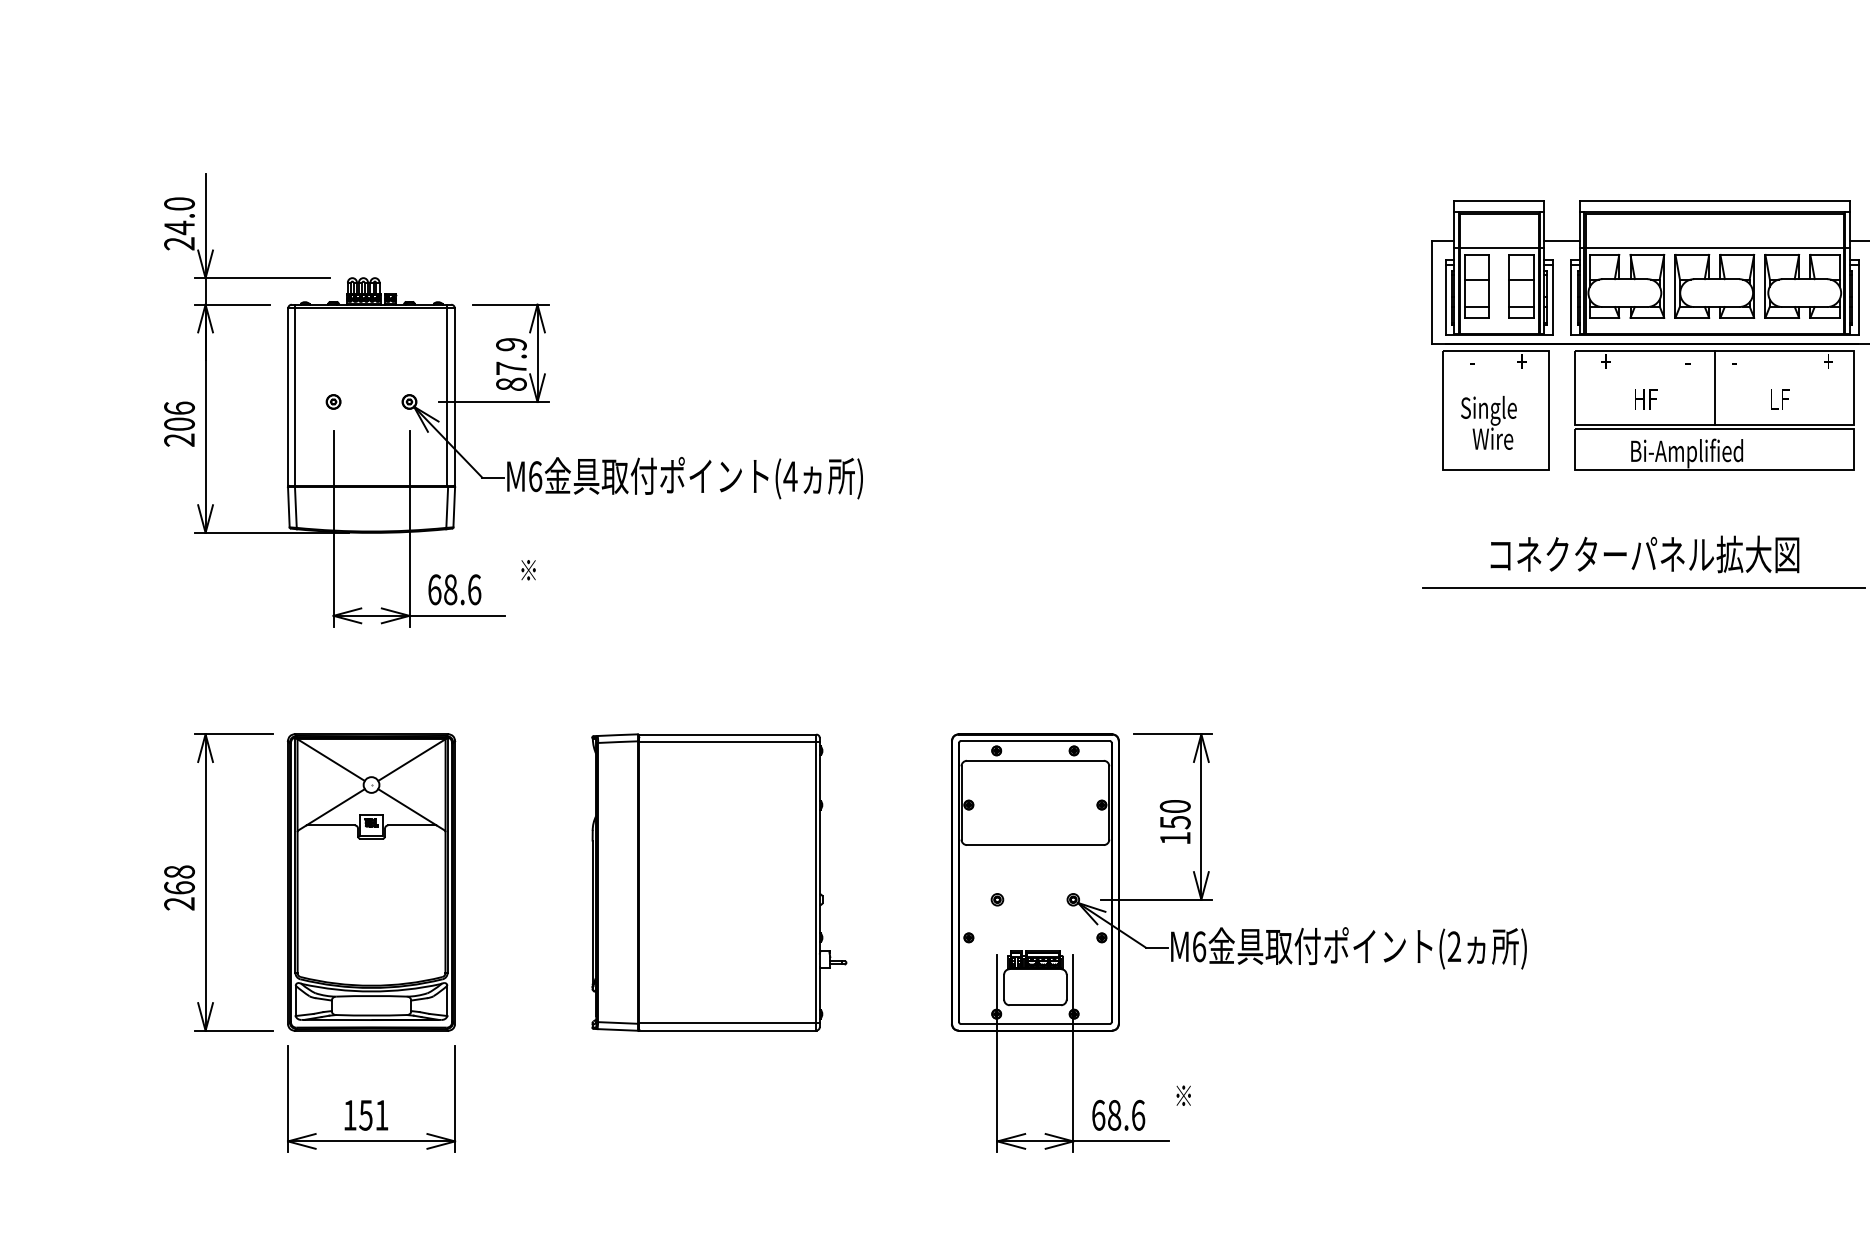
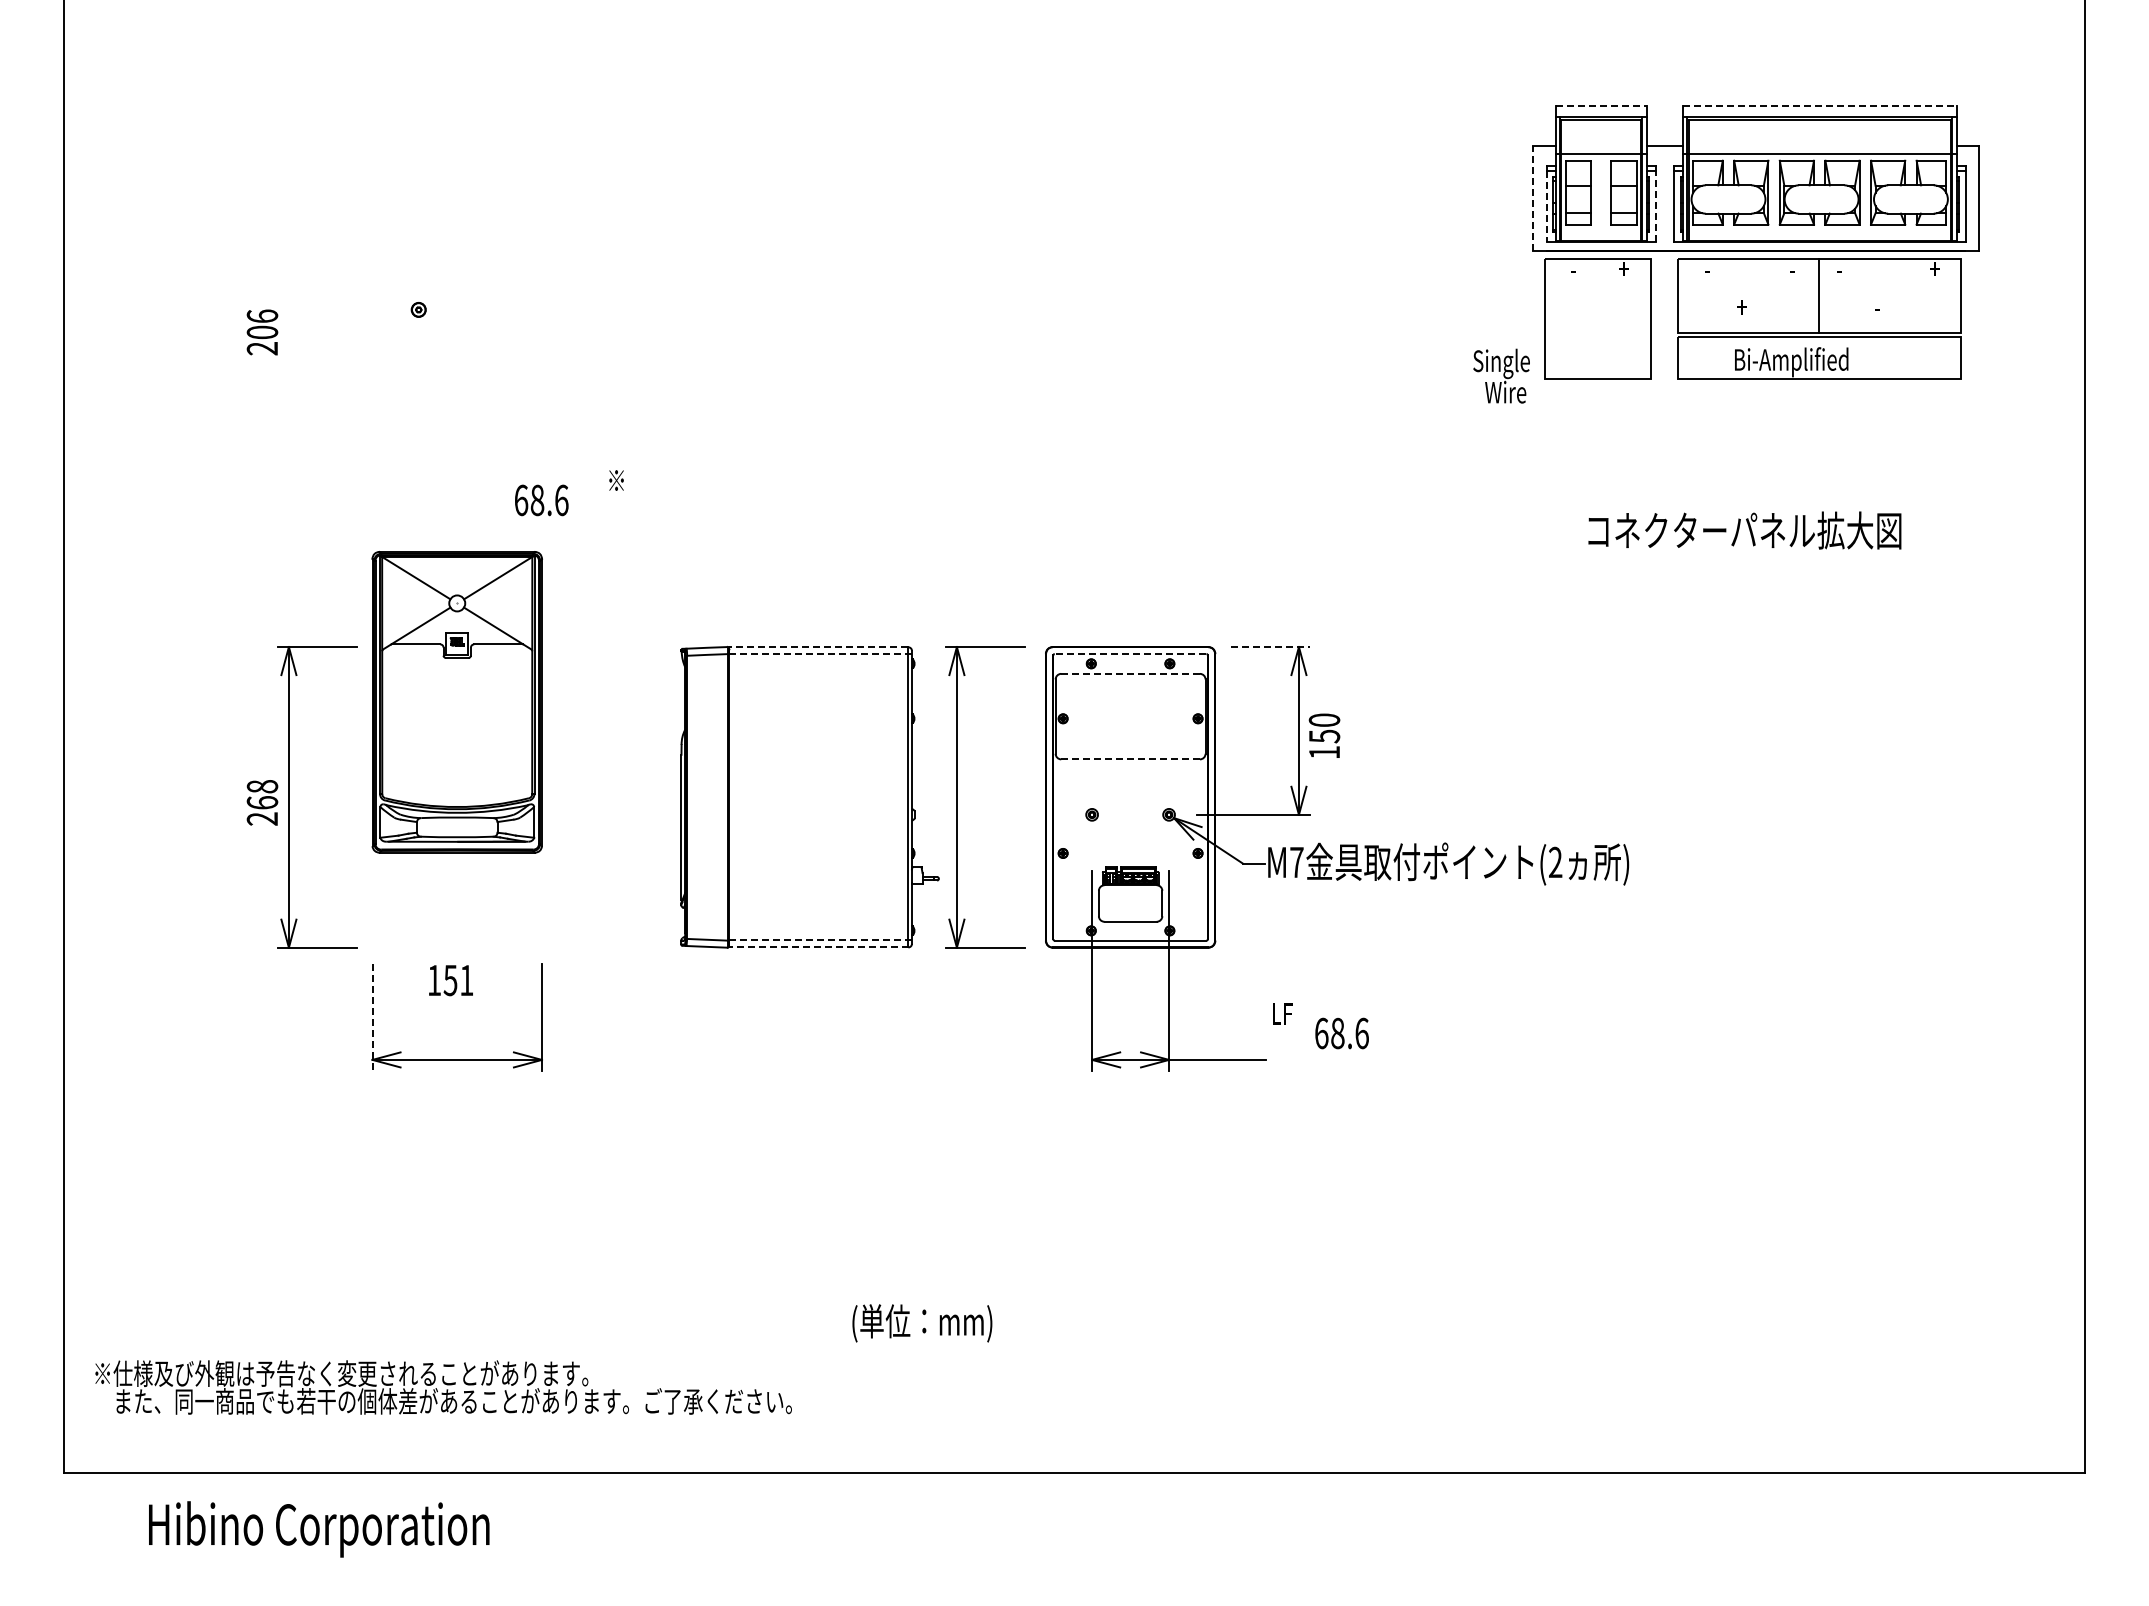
line: (1499, 201) -> (1601, 106), solid -> dashed
line: (1714, 201) -> (1819, 106), solid -> dashed
line: (1431, 292) -> (1532, 198), solid -> dashed
line: (1552, 299) -> (1655, 205), solid -> dashed
line: (1445, 300) -> (1546, 206), solid -> dashed
text: (1605, 361) -> (1708, 268), + -> -
part: (512, 399) -> (600, 307), removed
text: (1645, 399) -> (1749, 307), HF -> +
text: (1779, 399) -> (1885, 307), LF -> -
text: (1488, 422) -> (1501, 375), moved
text: (1644, 554) -> (1744, 530), moved
line: (1643, 587) -> (1747, 498), removed
line: (727, 734) -> (818, 647), solid -> dashed
line: (1173, 734) -> (1270, 647), solid -> dashed
line: (729, 741) -> (820, 654), solid -> dashed
line: (1035, 741) -> (1130, 654), solid -> dashed
line: (1036, 760) -> (1131, 673), solid -> dashed
text: (1175, 821) -> (1324, 735), moved
line: (1035, 845) -> (1130, 759), solid -> dashed
part: (370, 882) -> (456, 702), moved
part: (864, 882) -> (957, 797), added
text: (1198, 946) -> (1296, 862), M6 -> M7
line: (729, 1023) -> (820, 940), solid -> dashed
line: (727, 1030) -> (818, 947), solid -> dashed
text: (1185, 1095) -> (1282, 1013), ※ -> LF
line: (287, 1099) -> (372, 1017), solid -> dashed
text: (365, 1115) -> (450, 980), moved
text: (1118, 1115) -> (1341, 1033), moved

